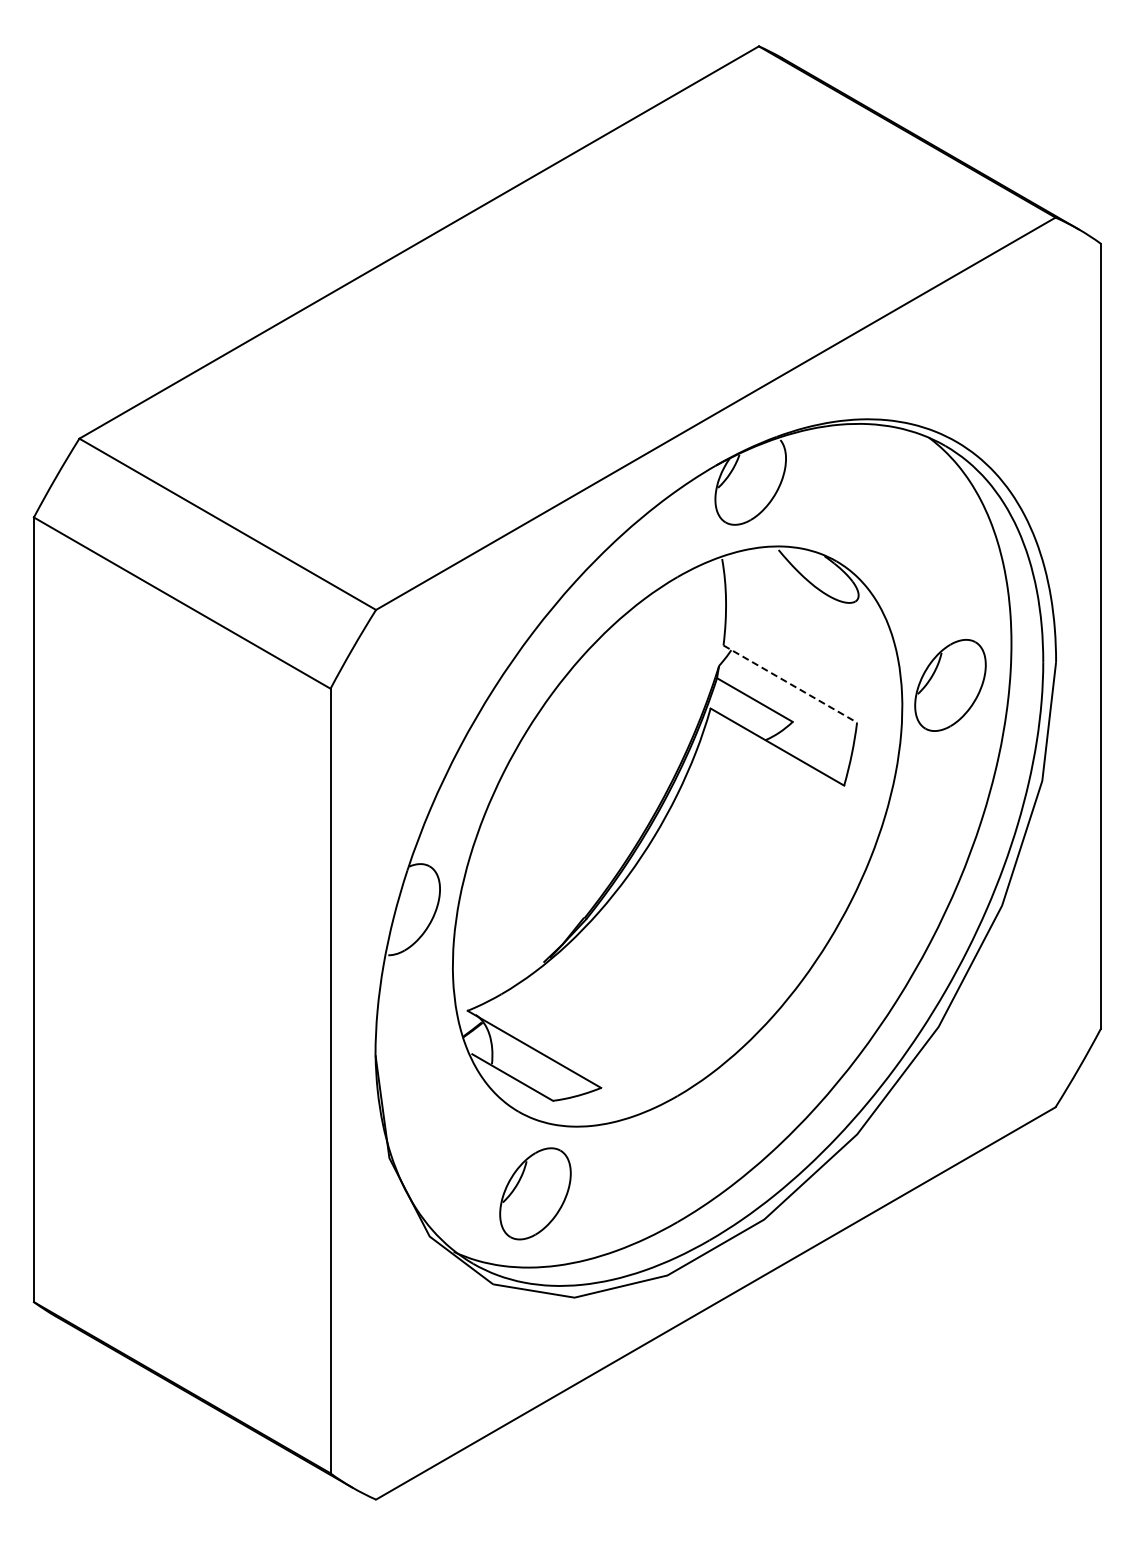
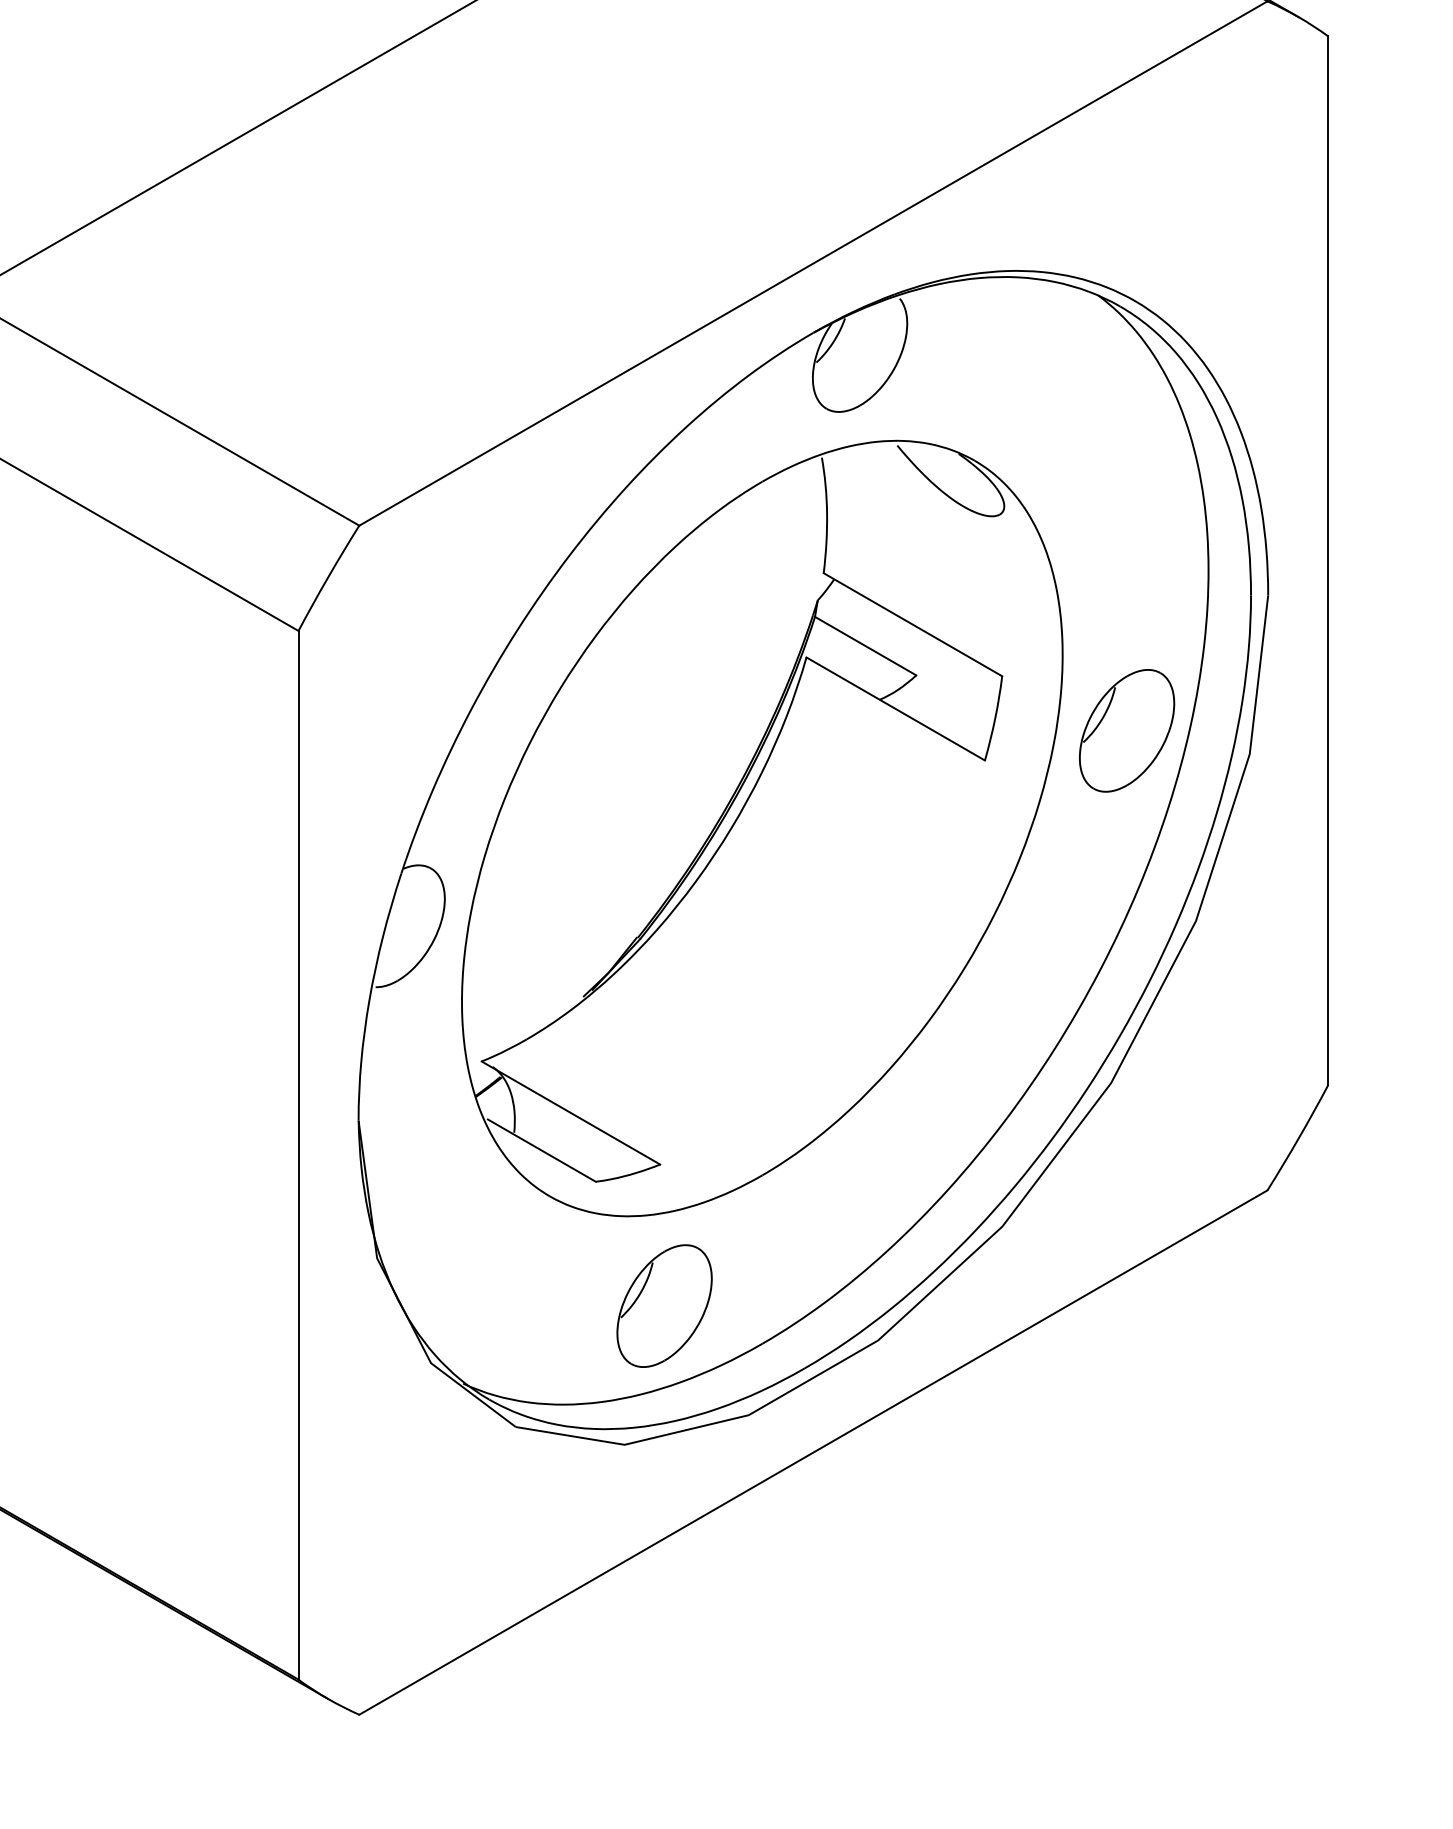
line: (790, 684) -> (913, 625), dashed -> solid
part: (950, 685) -> (1127, 730), moved
part: (535, 1193) -> (664, 1305), moved

